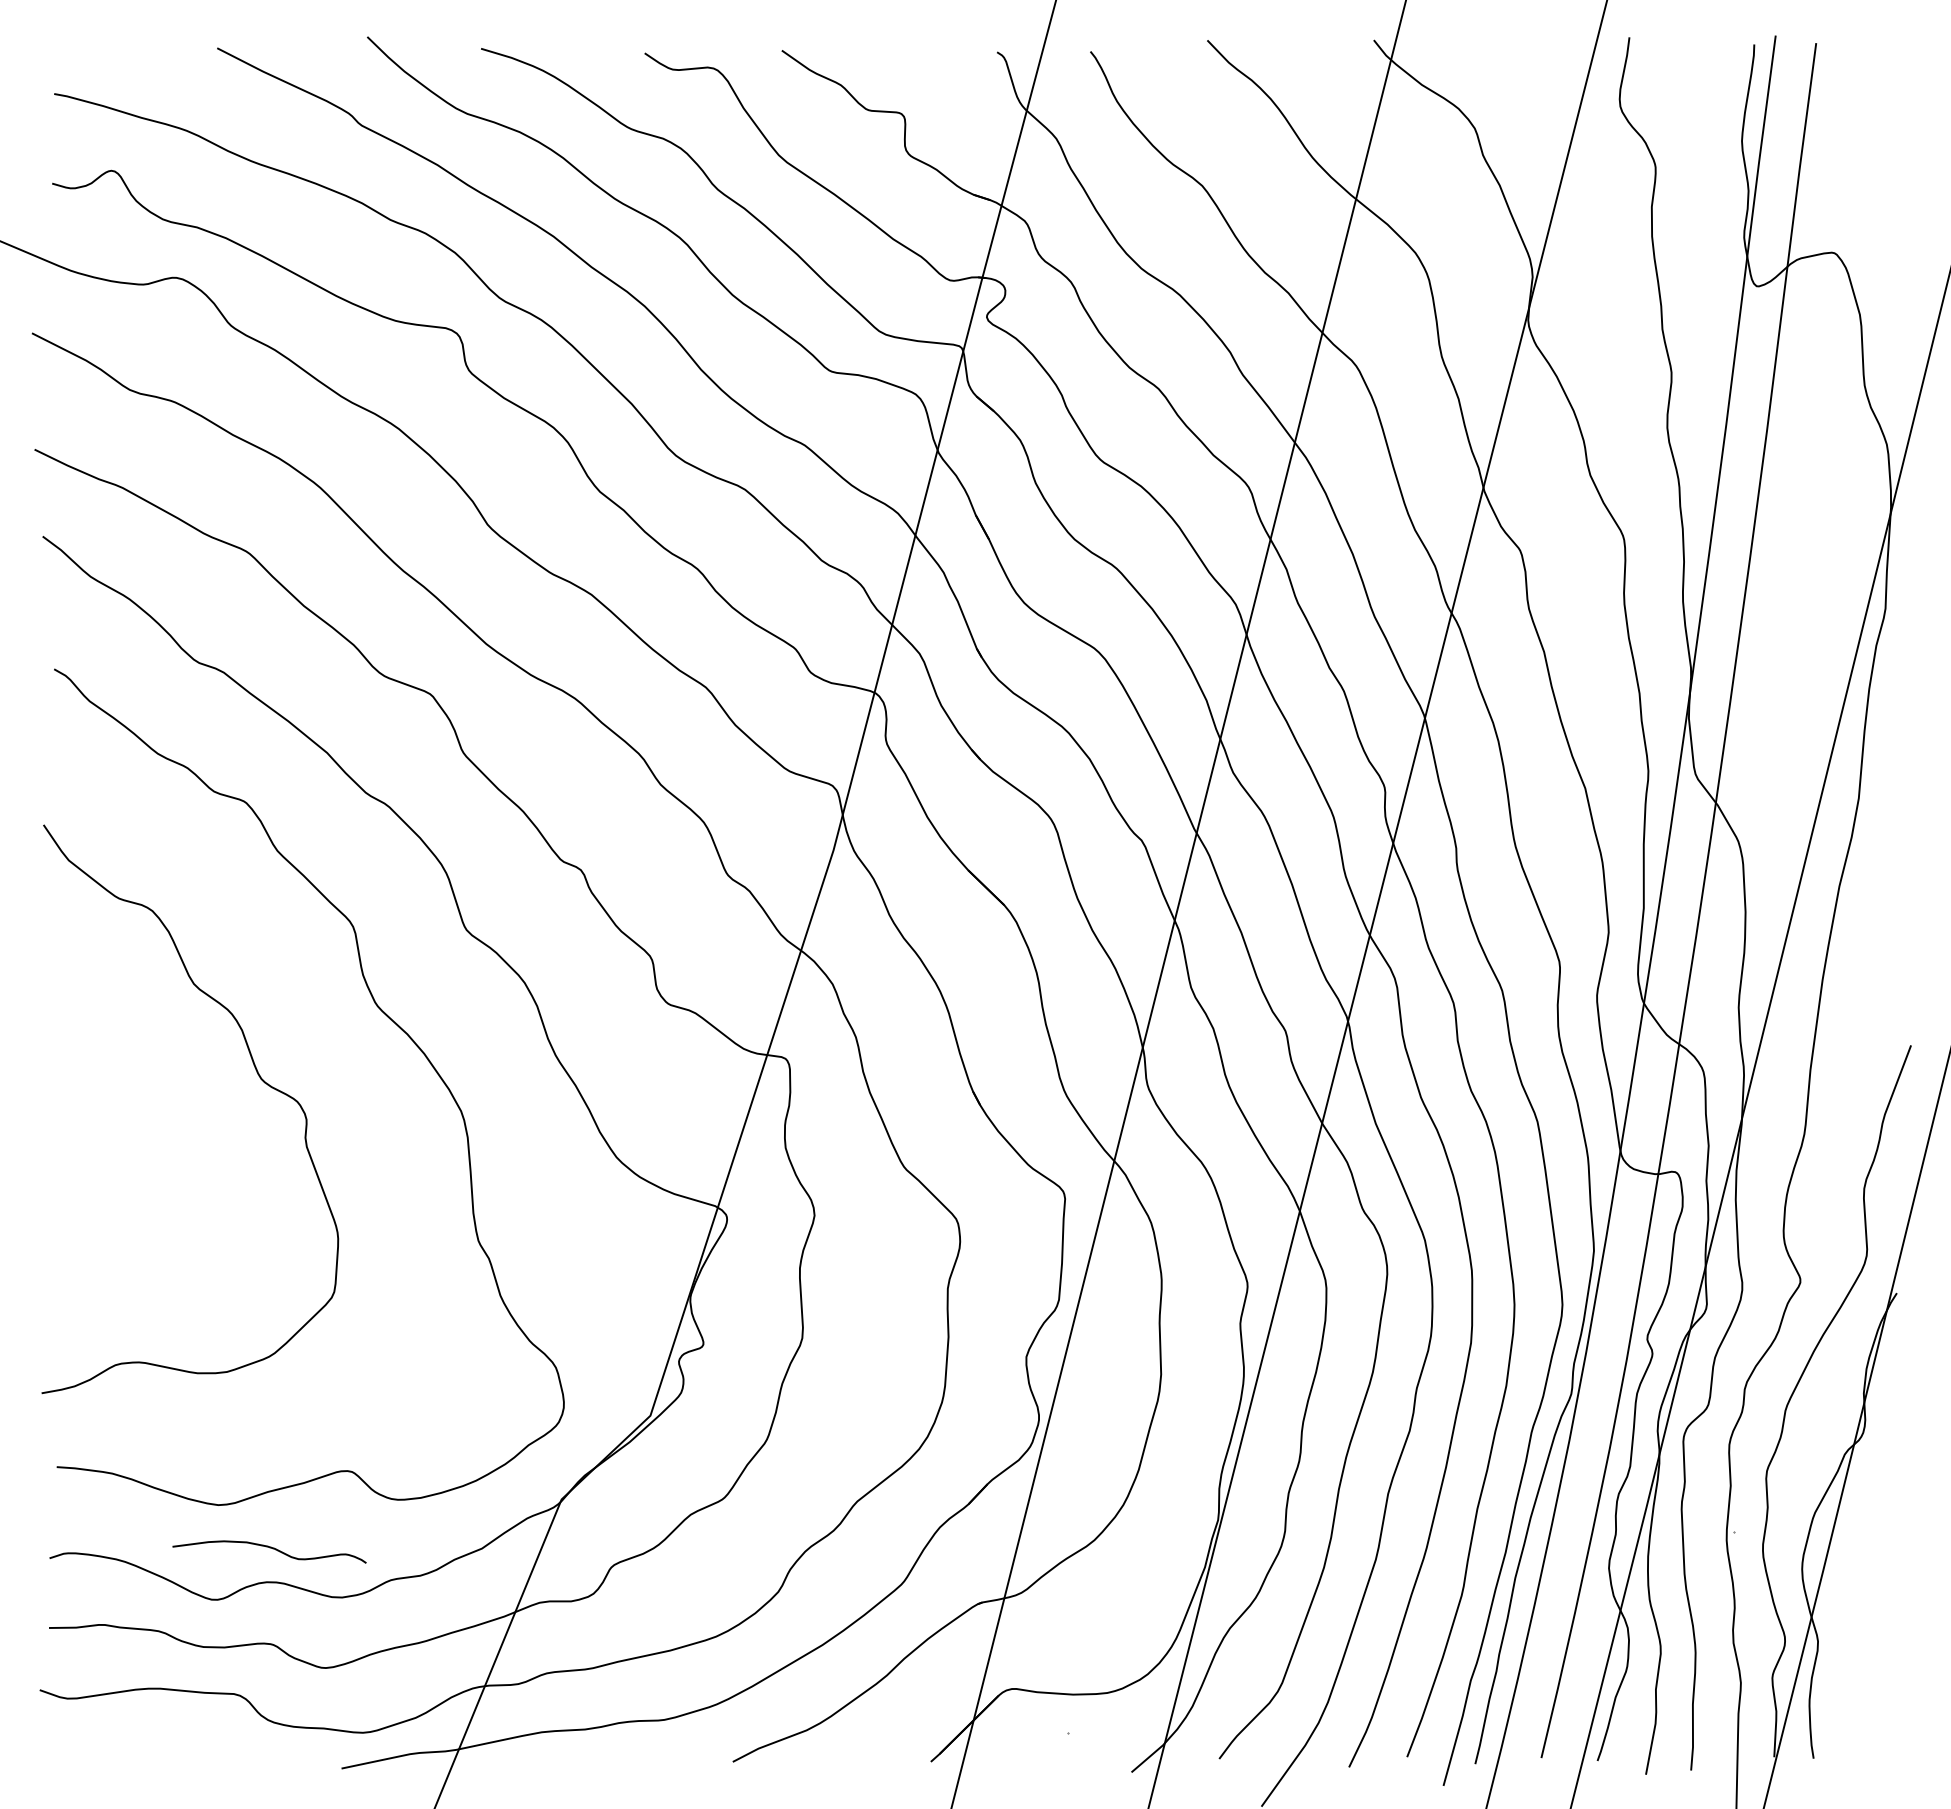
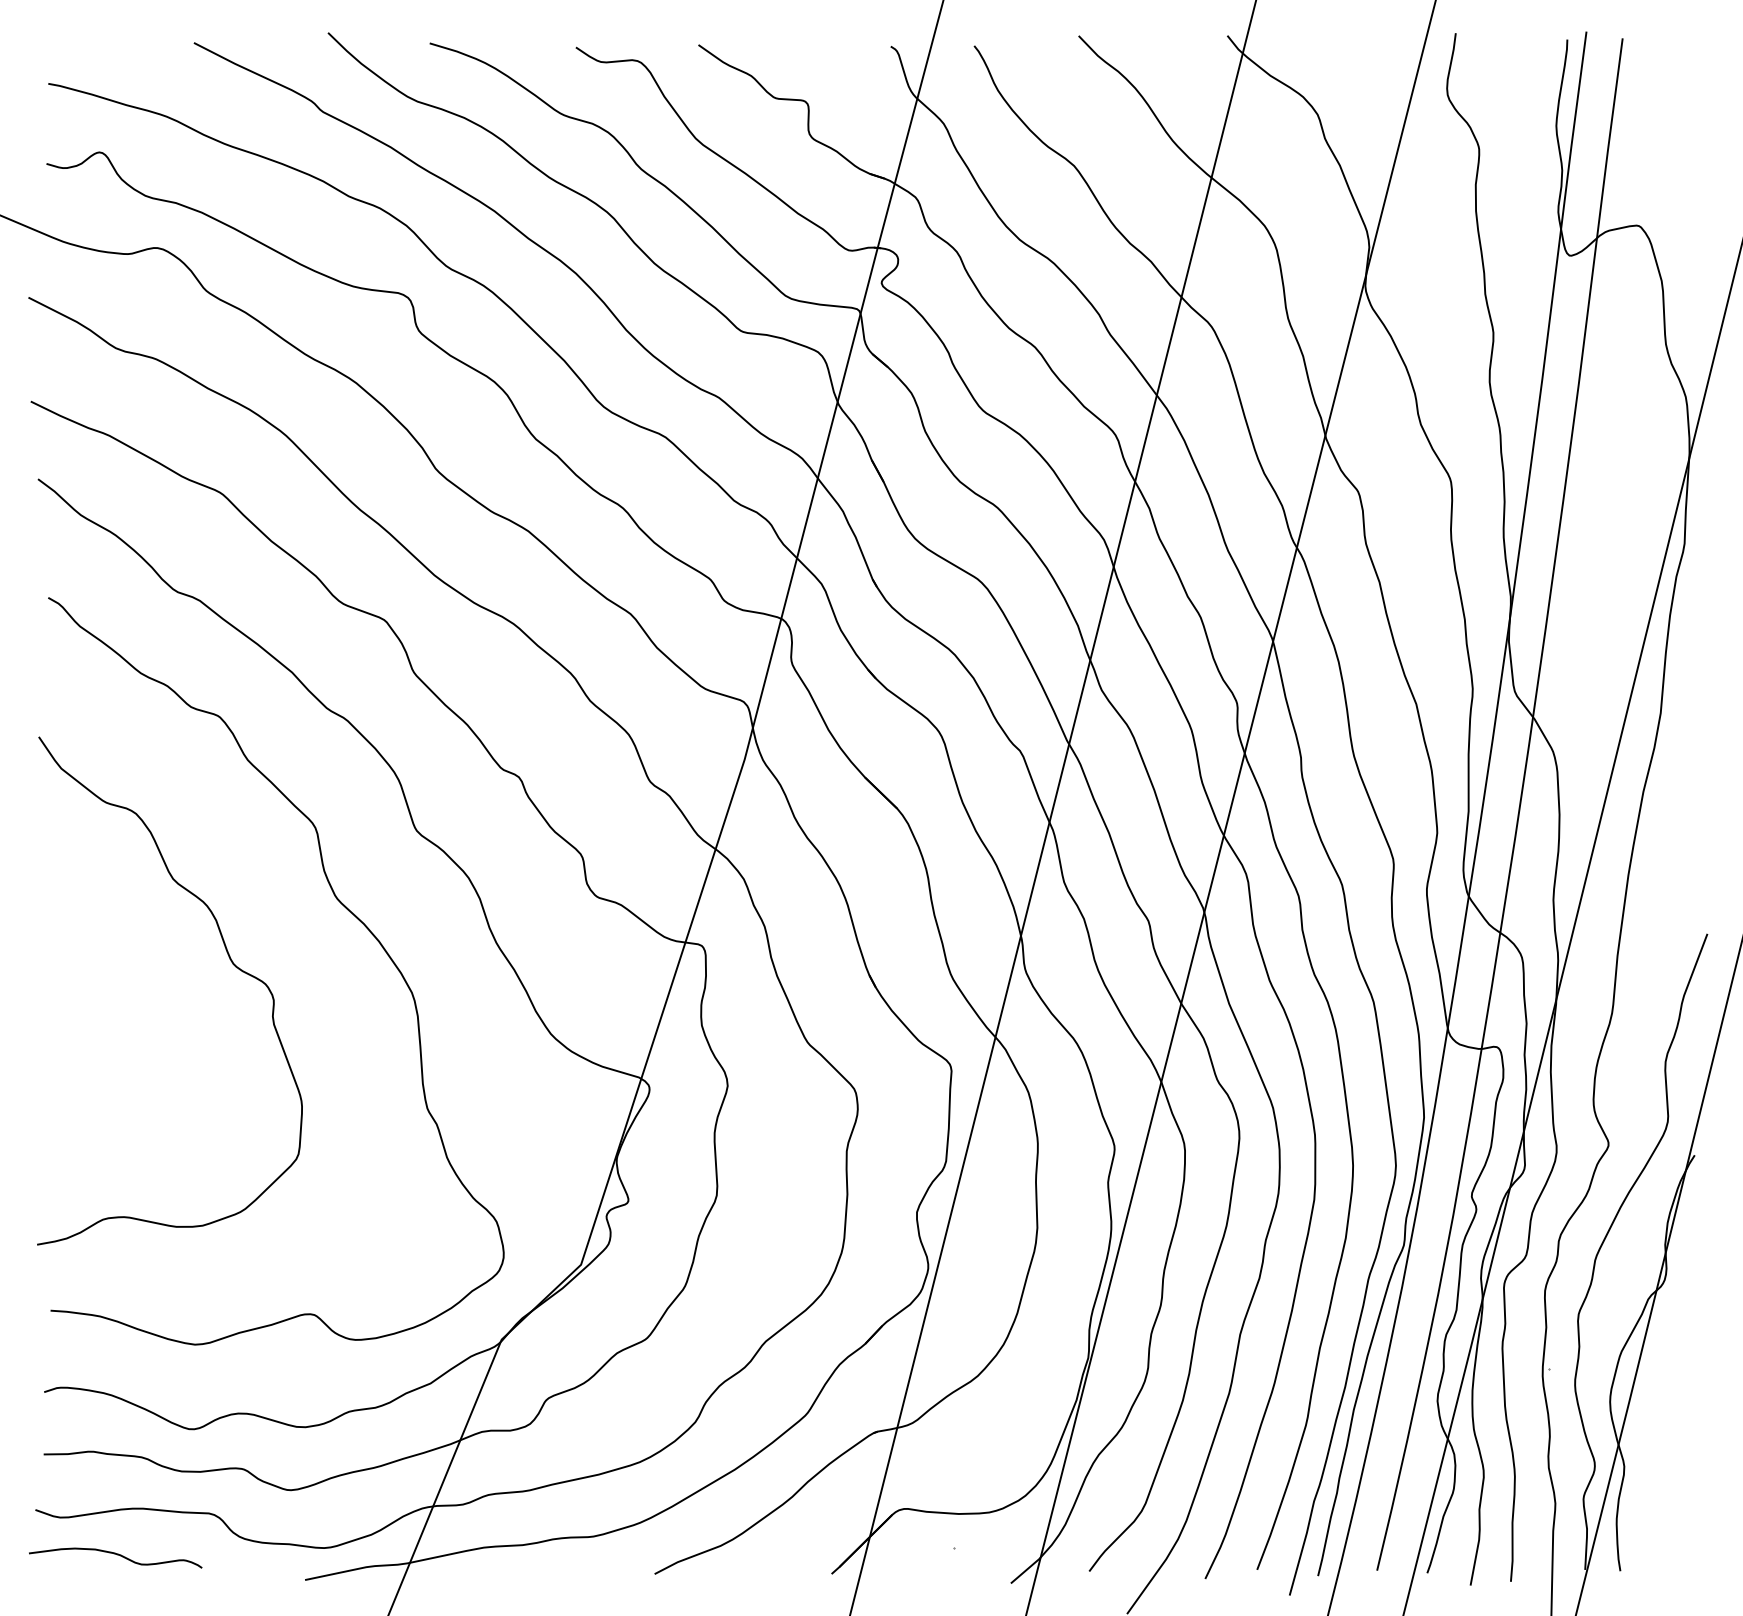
curve: (269, 1548) -> (115, 1554), moved

